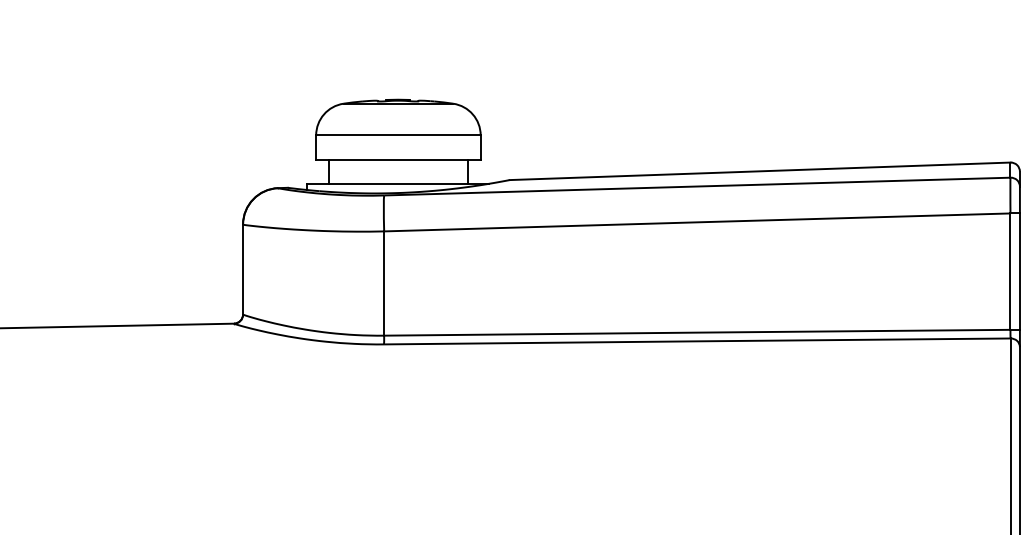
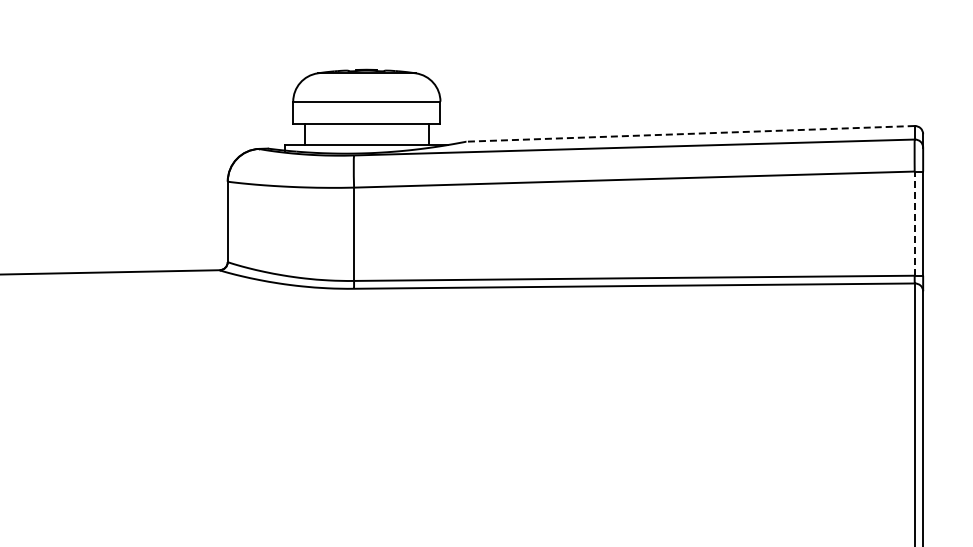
line: (760, 170) -> (690, 133), solid -> dashed
line: (1010, 271) -> (914, 223), solid -> dashed

